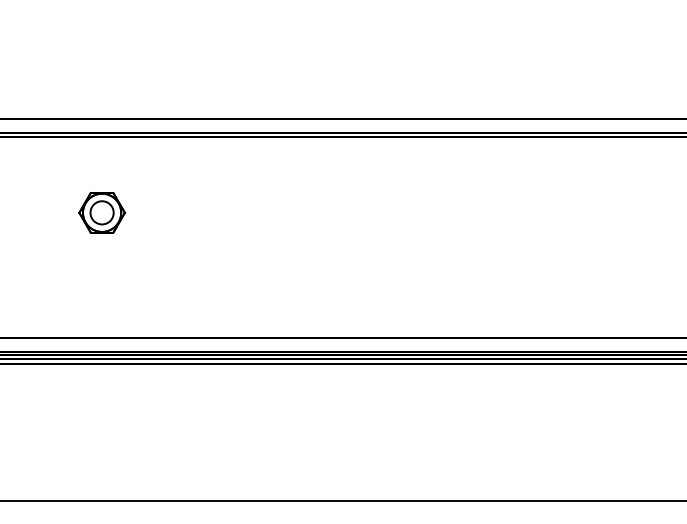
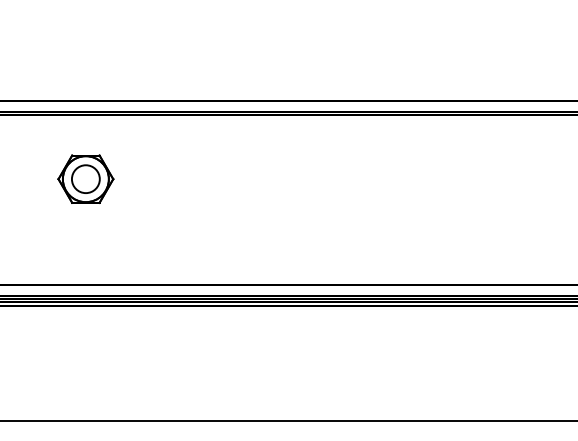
part: (101, 212) -> (85, 178), size x1.43

